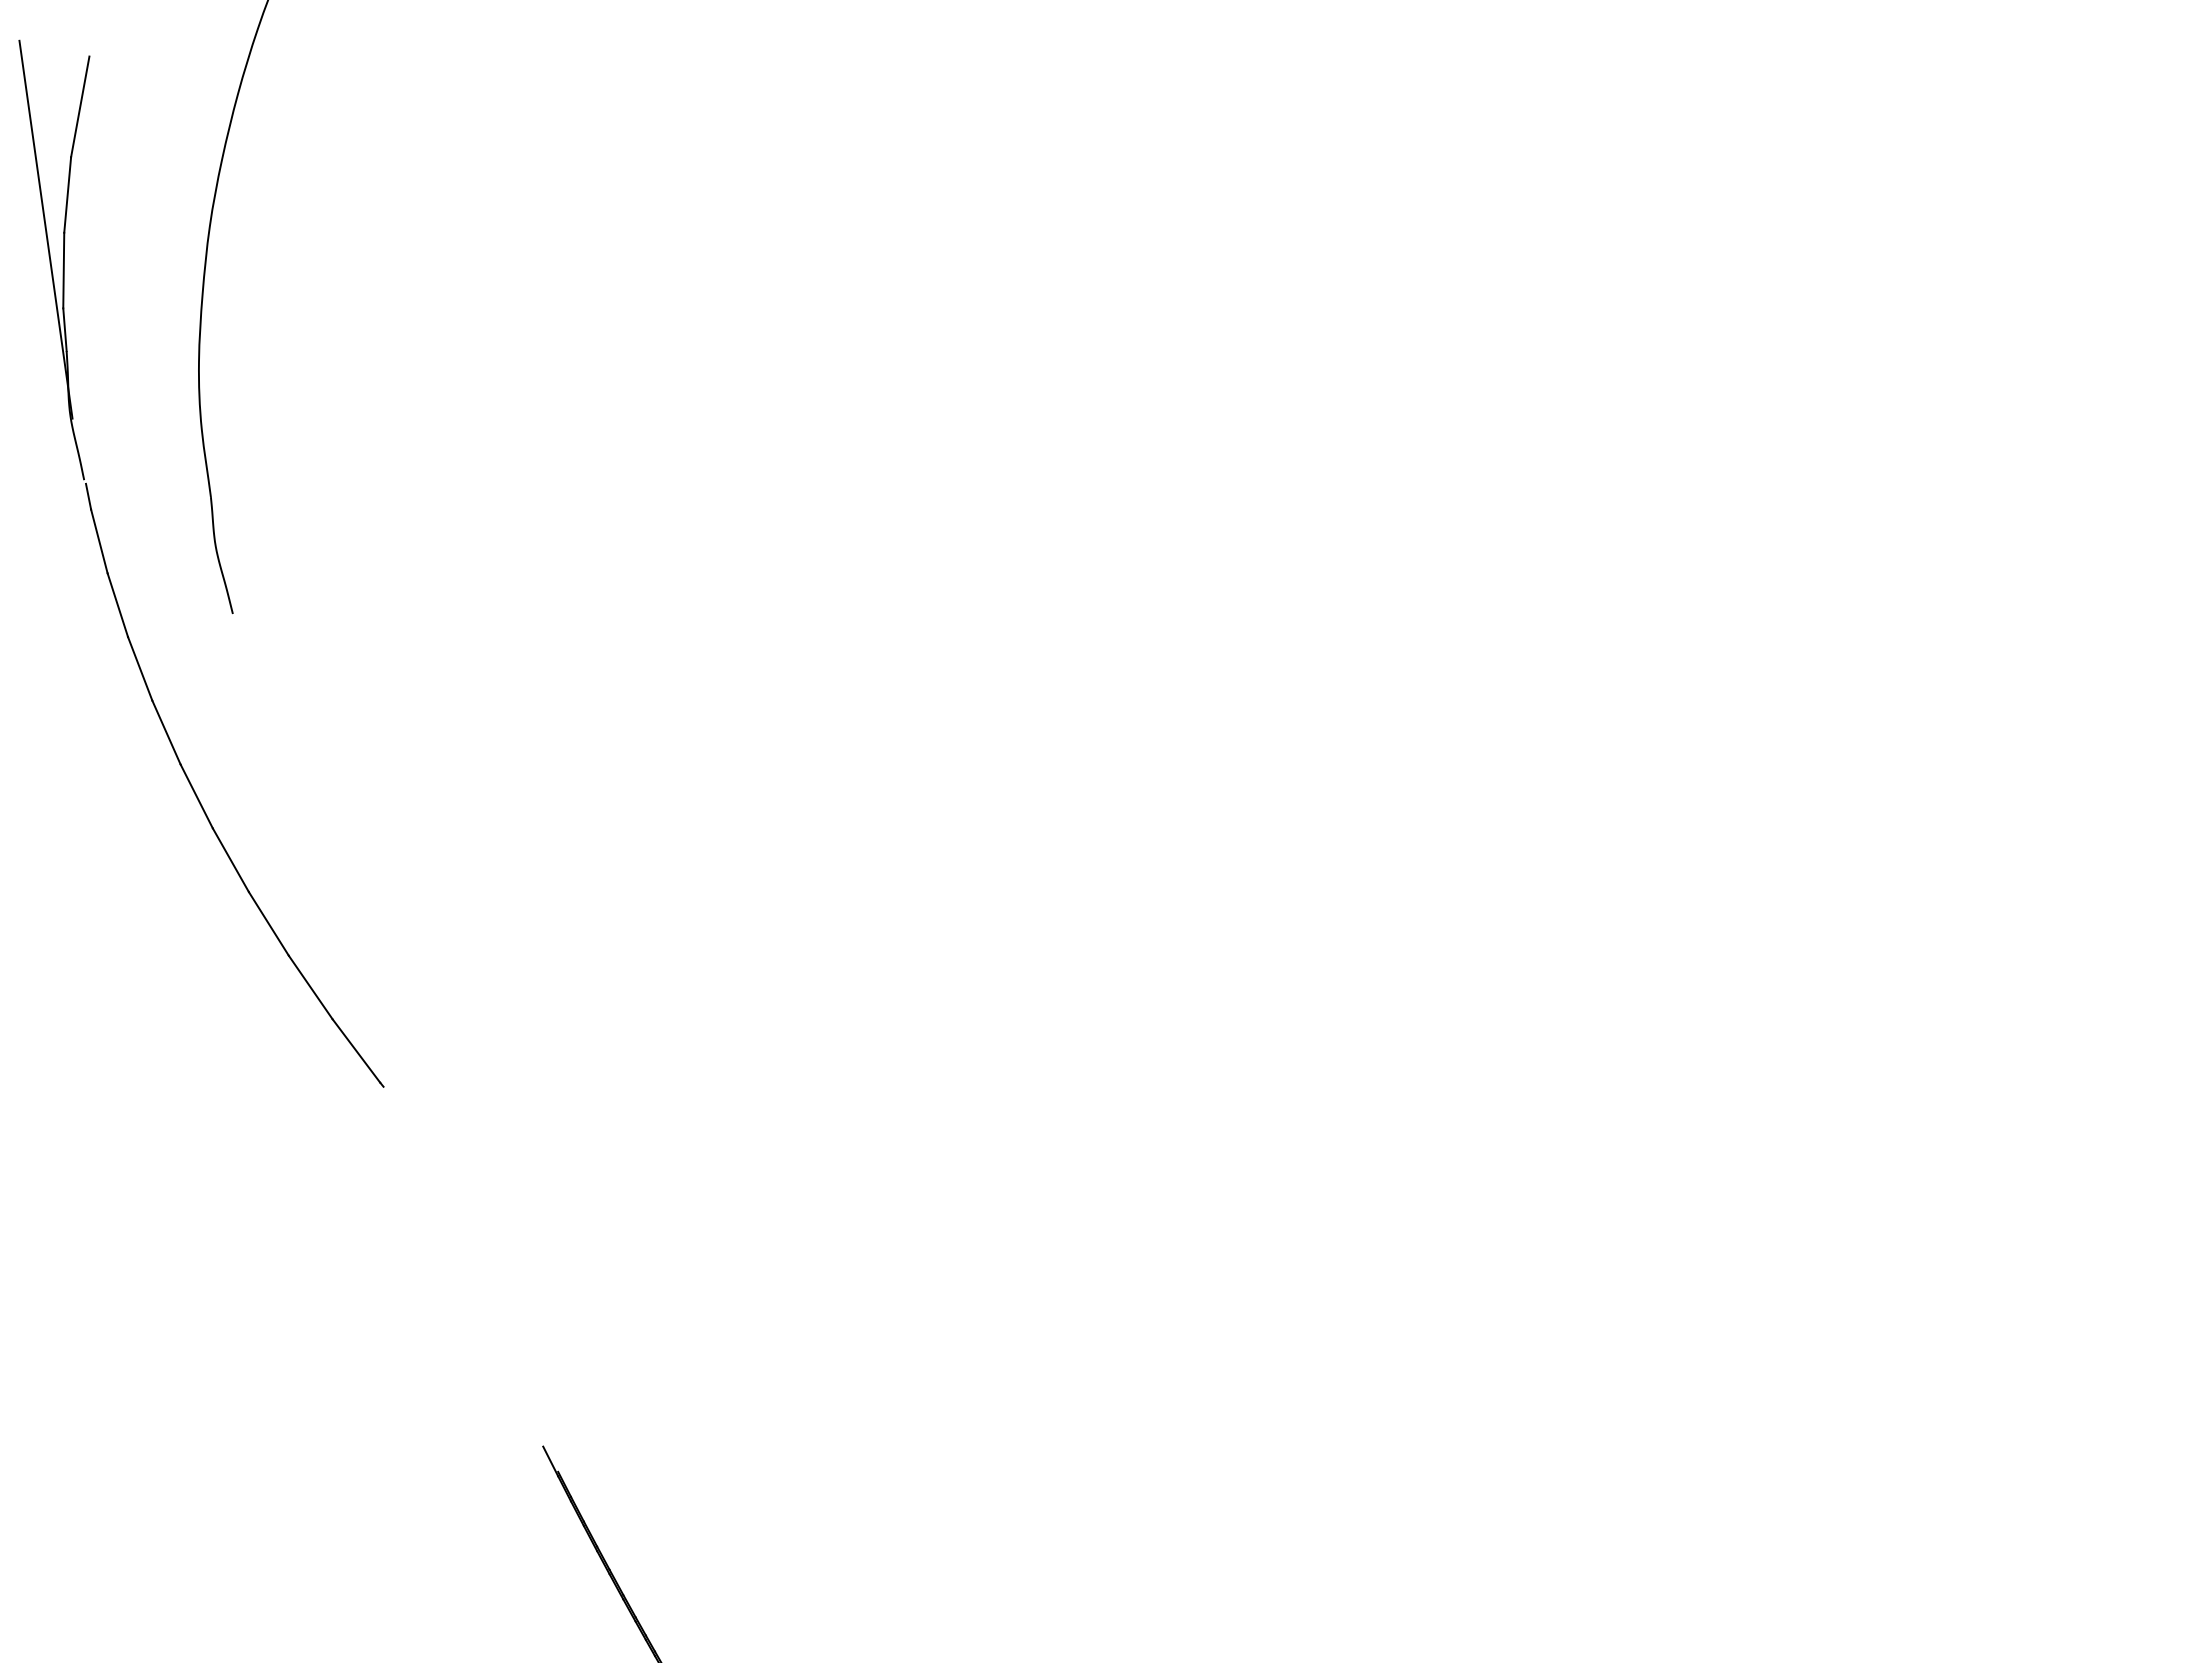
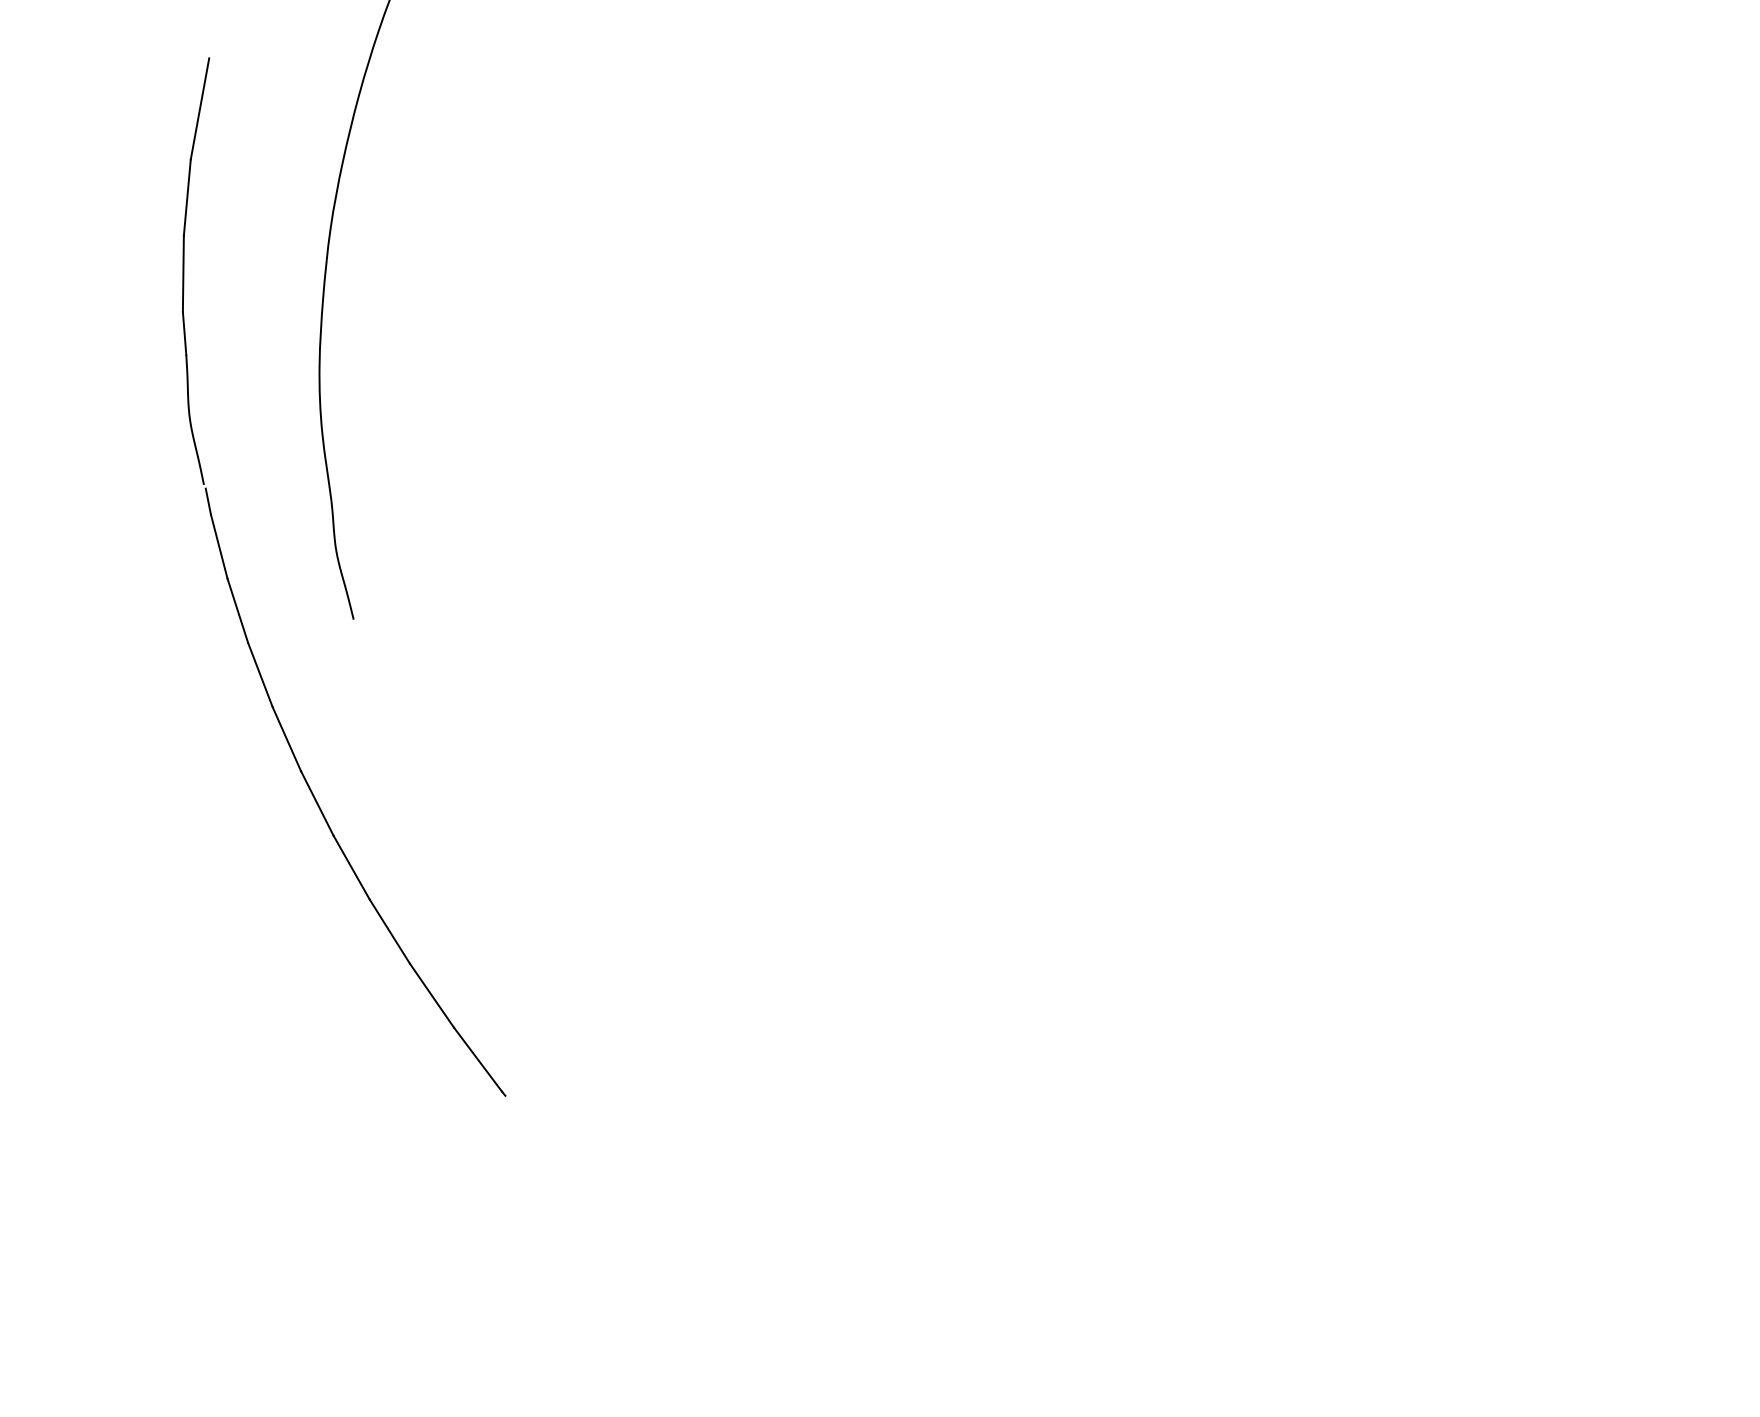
line: (45, 229) -> (164, 232), removed

